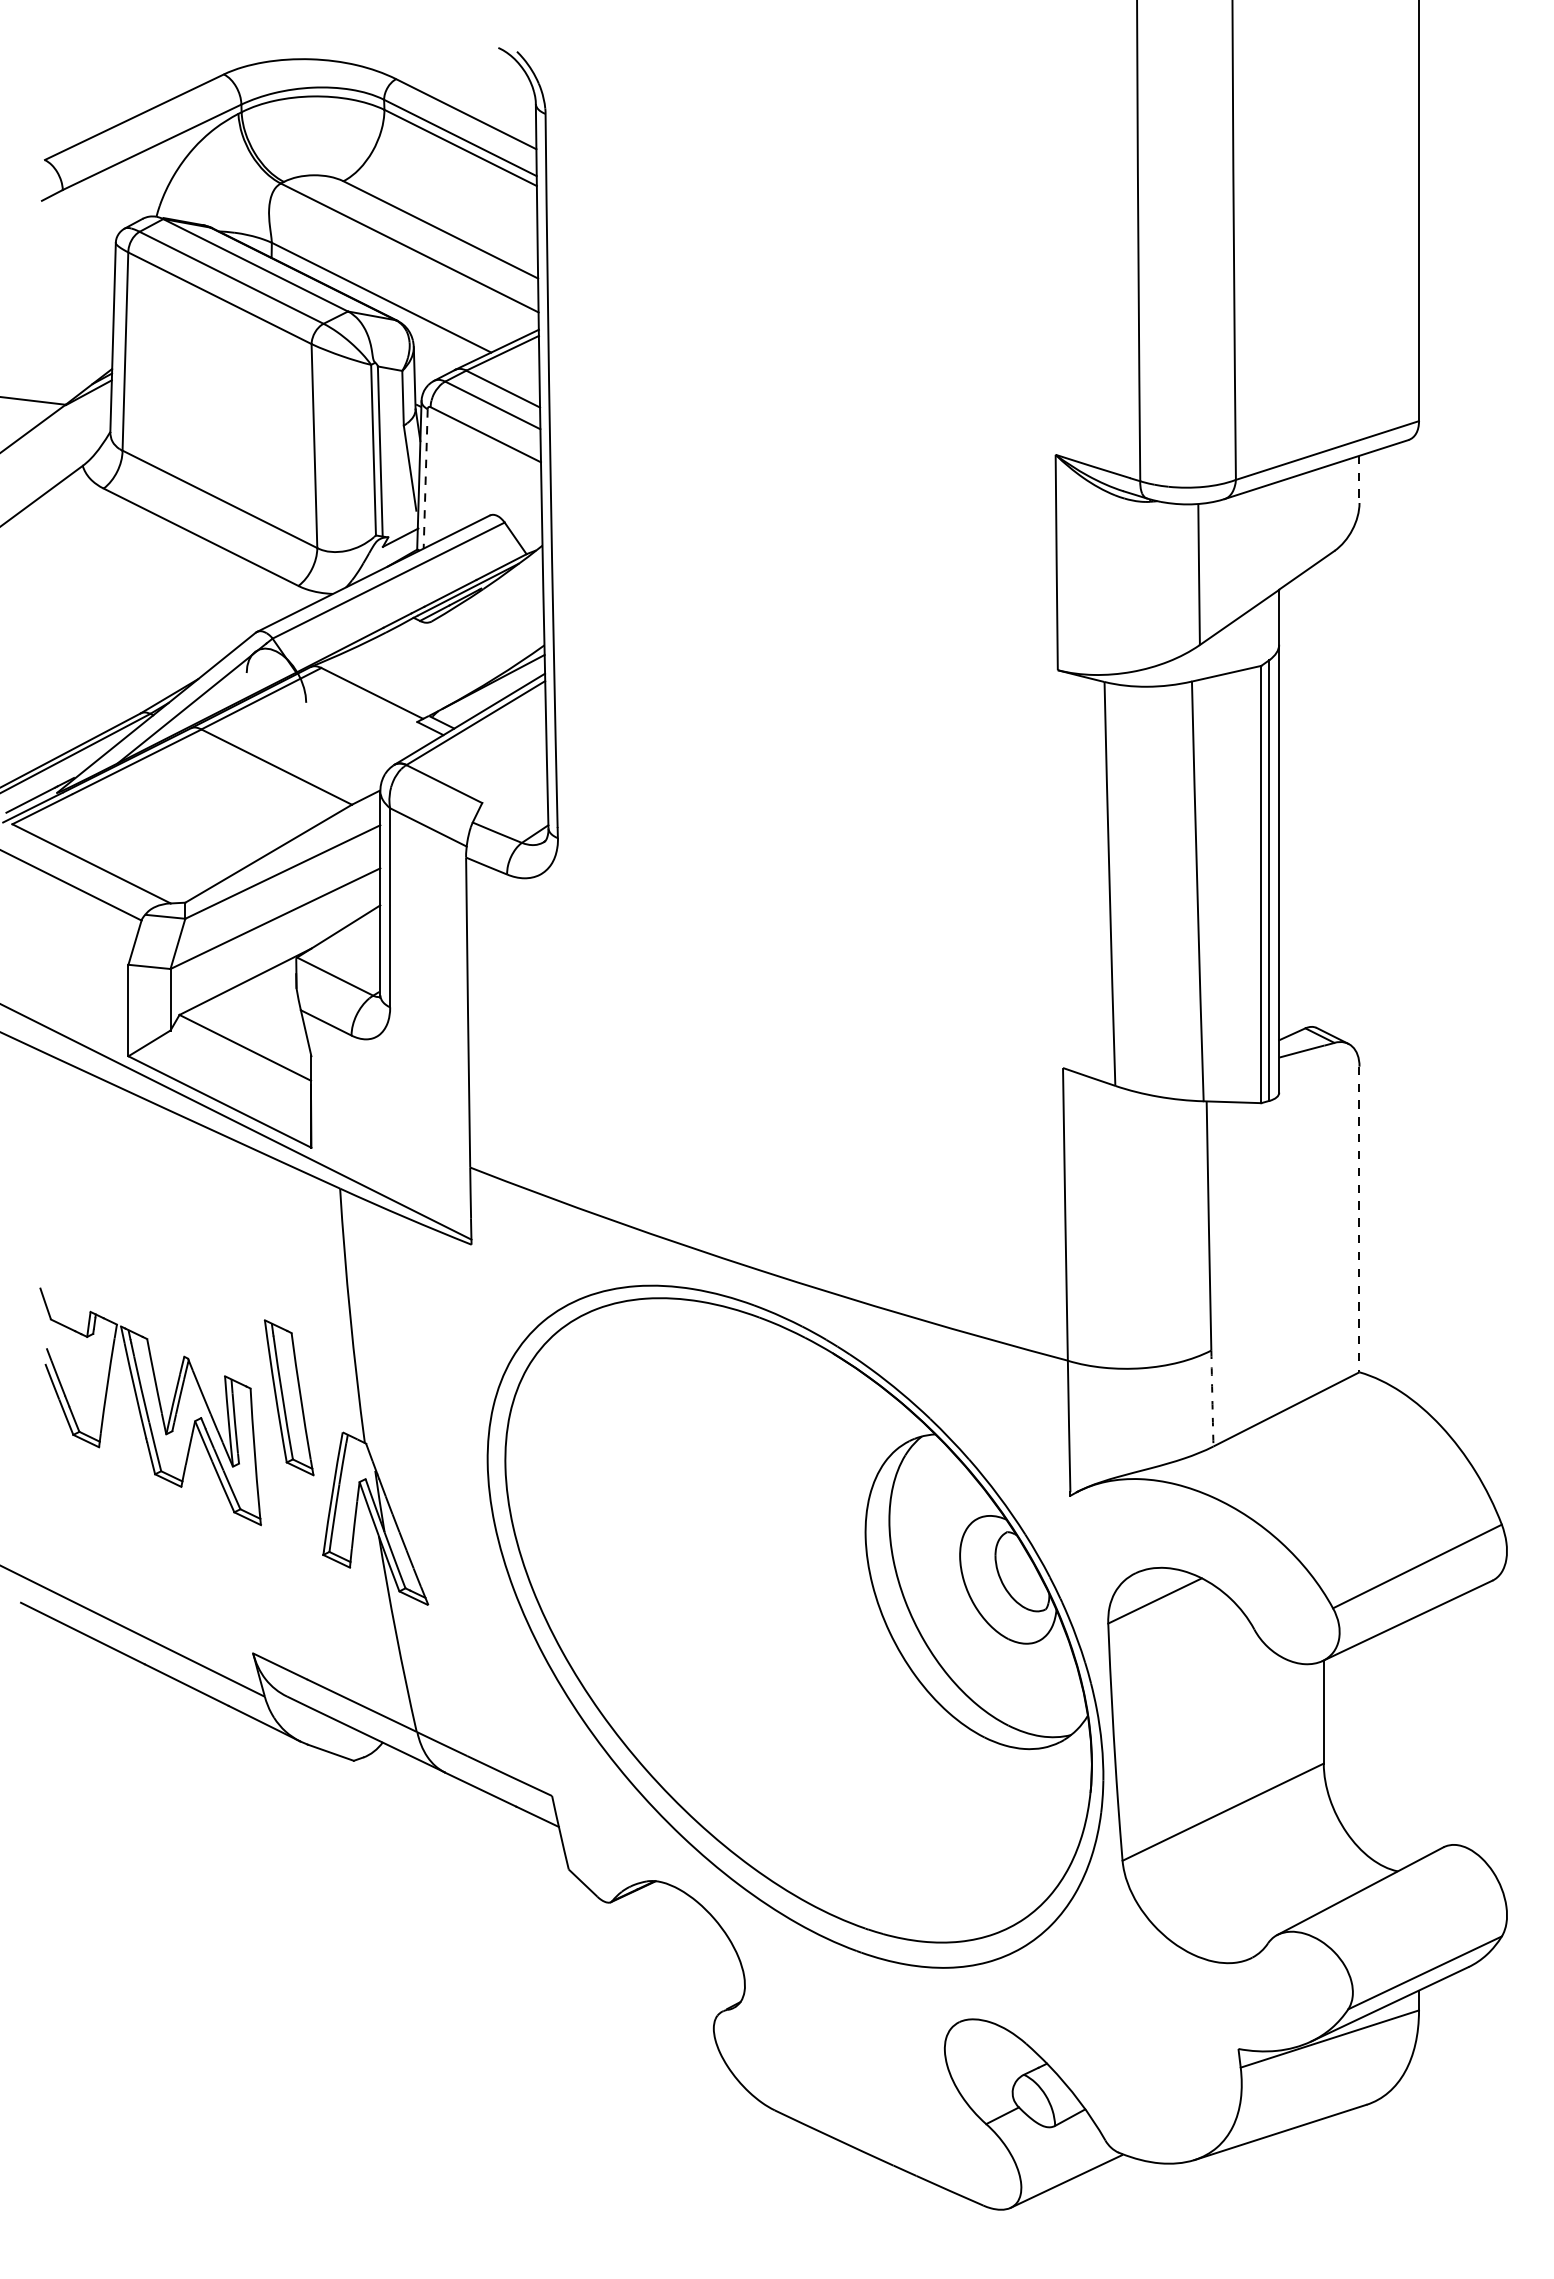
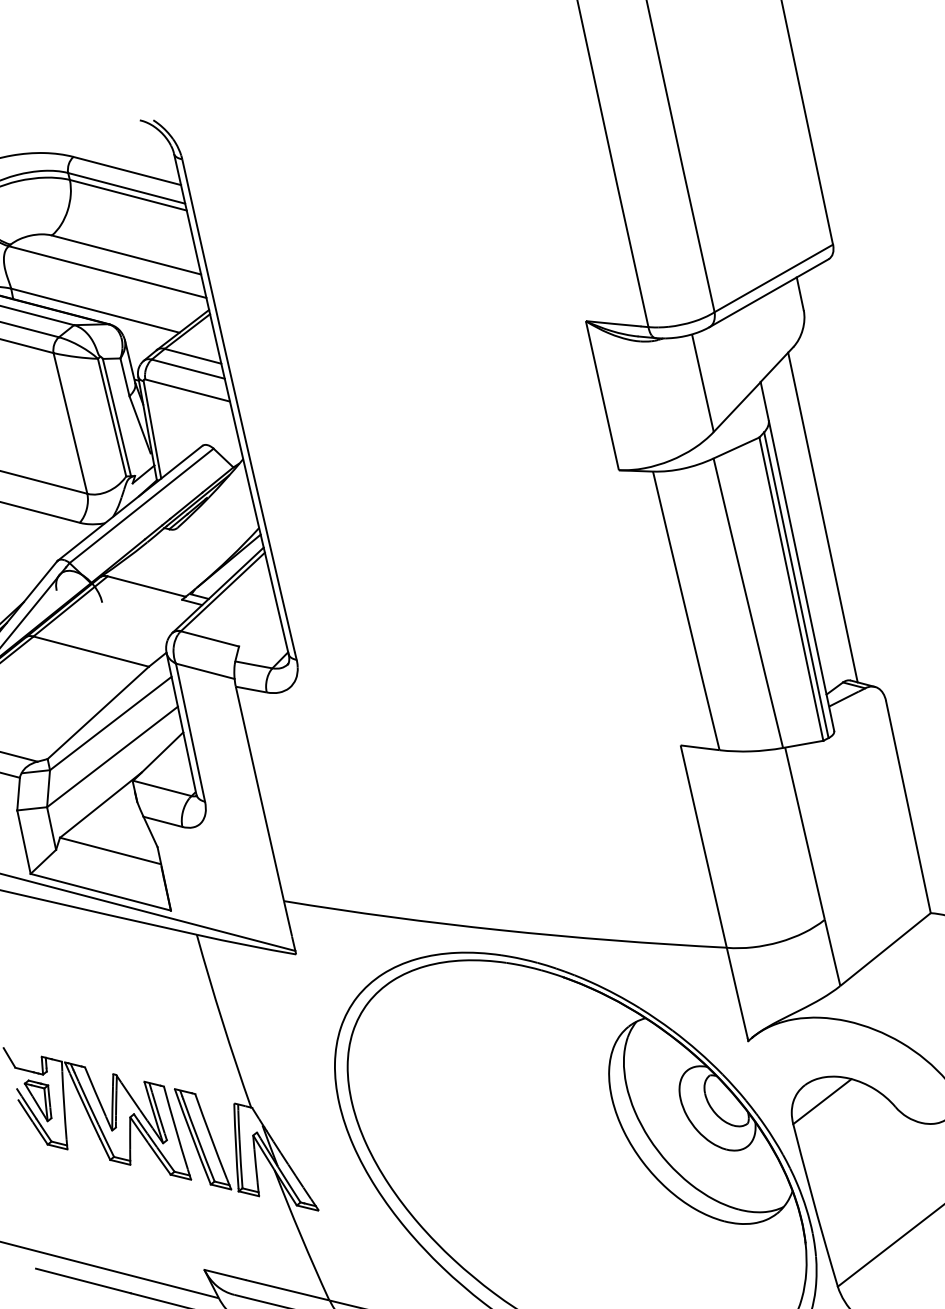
line: (425, 478) -> (152, 429), dashed -> solid
line: (1359, 479) -> (800, 293), dashed -> solid
line: (1325, 794) -> (822, 517), added
line: (1359, 1219) -> (908, 807), dashed -> solid
part: (75, 1371) -> (40, 1100), added
part: (288, 1397) -> (202, 1139), moved
arc: (1212, 1398) -> (832, 952), dashed -> solid

